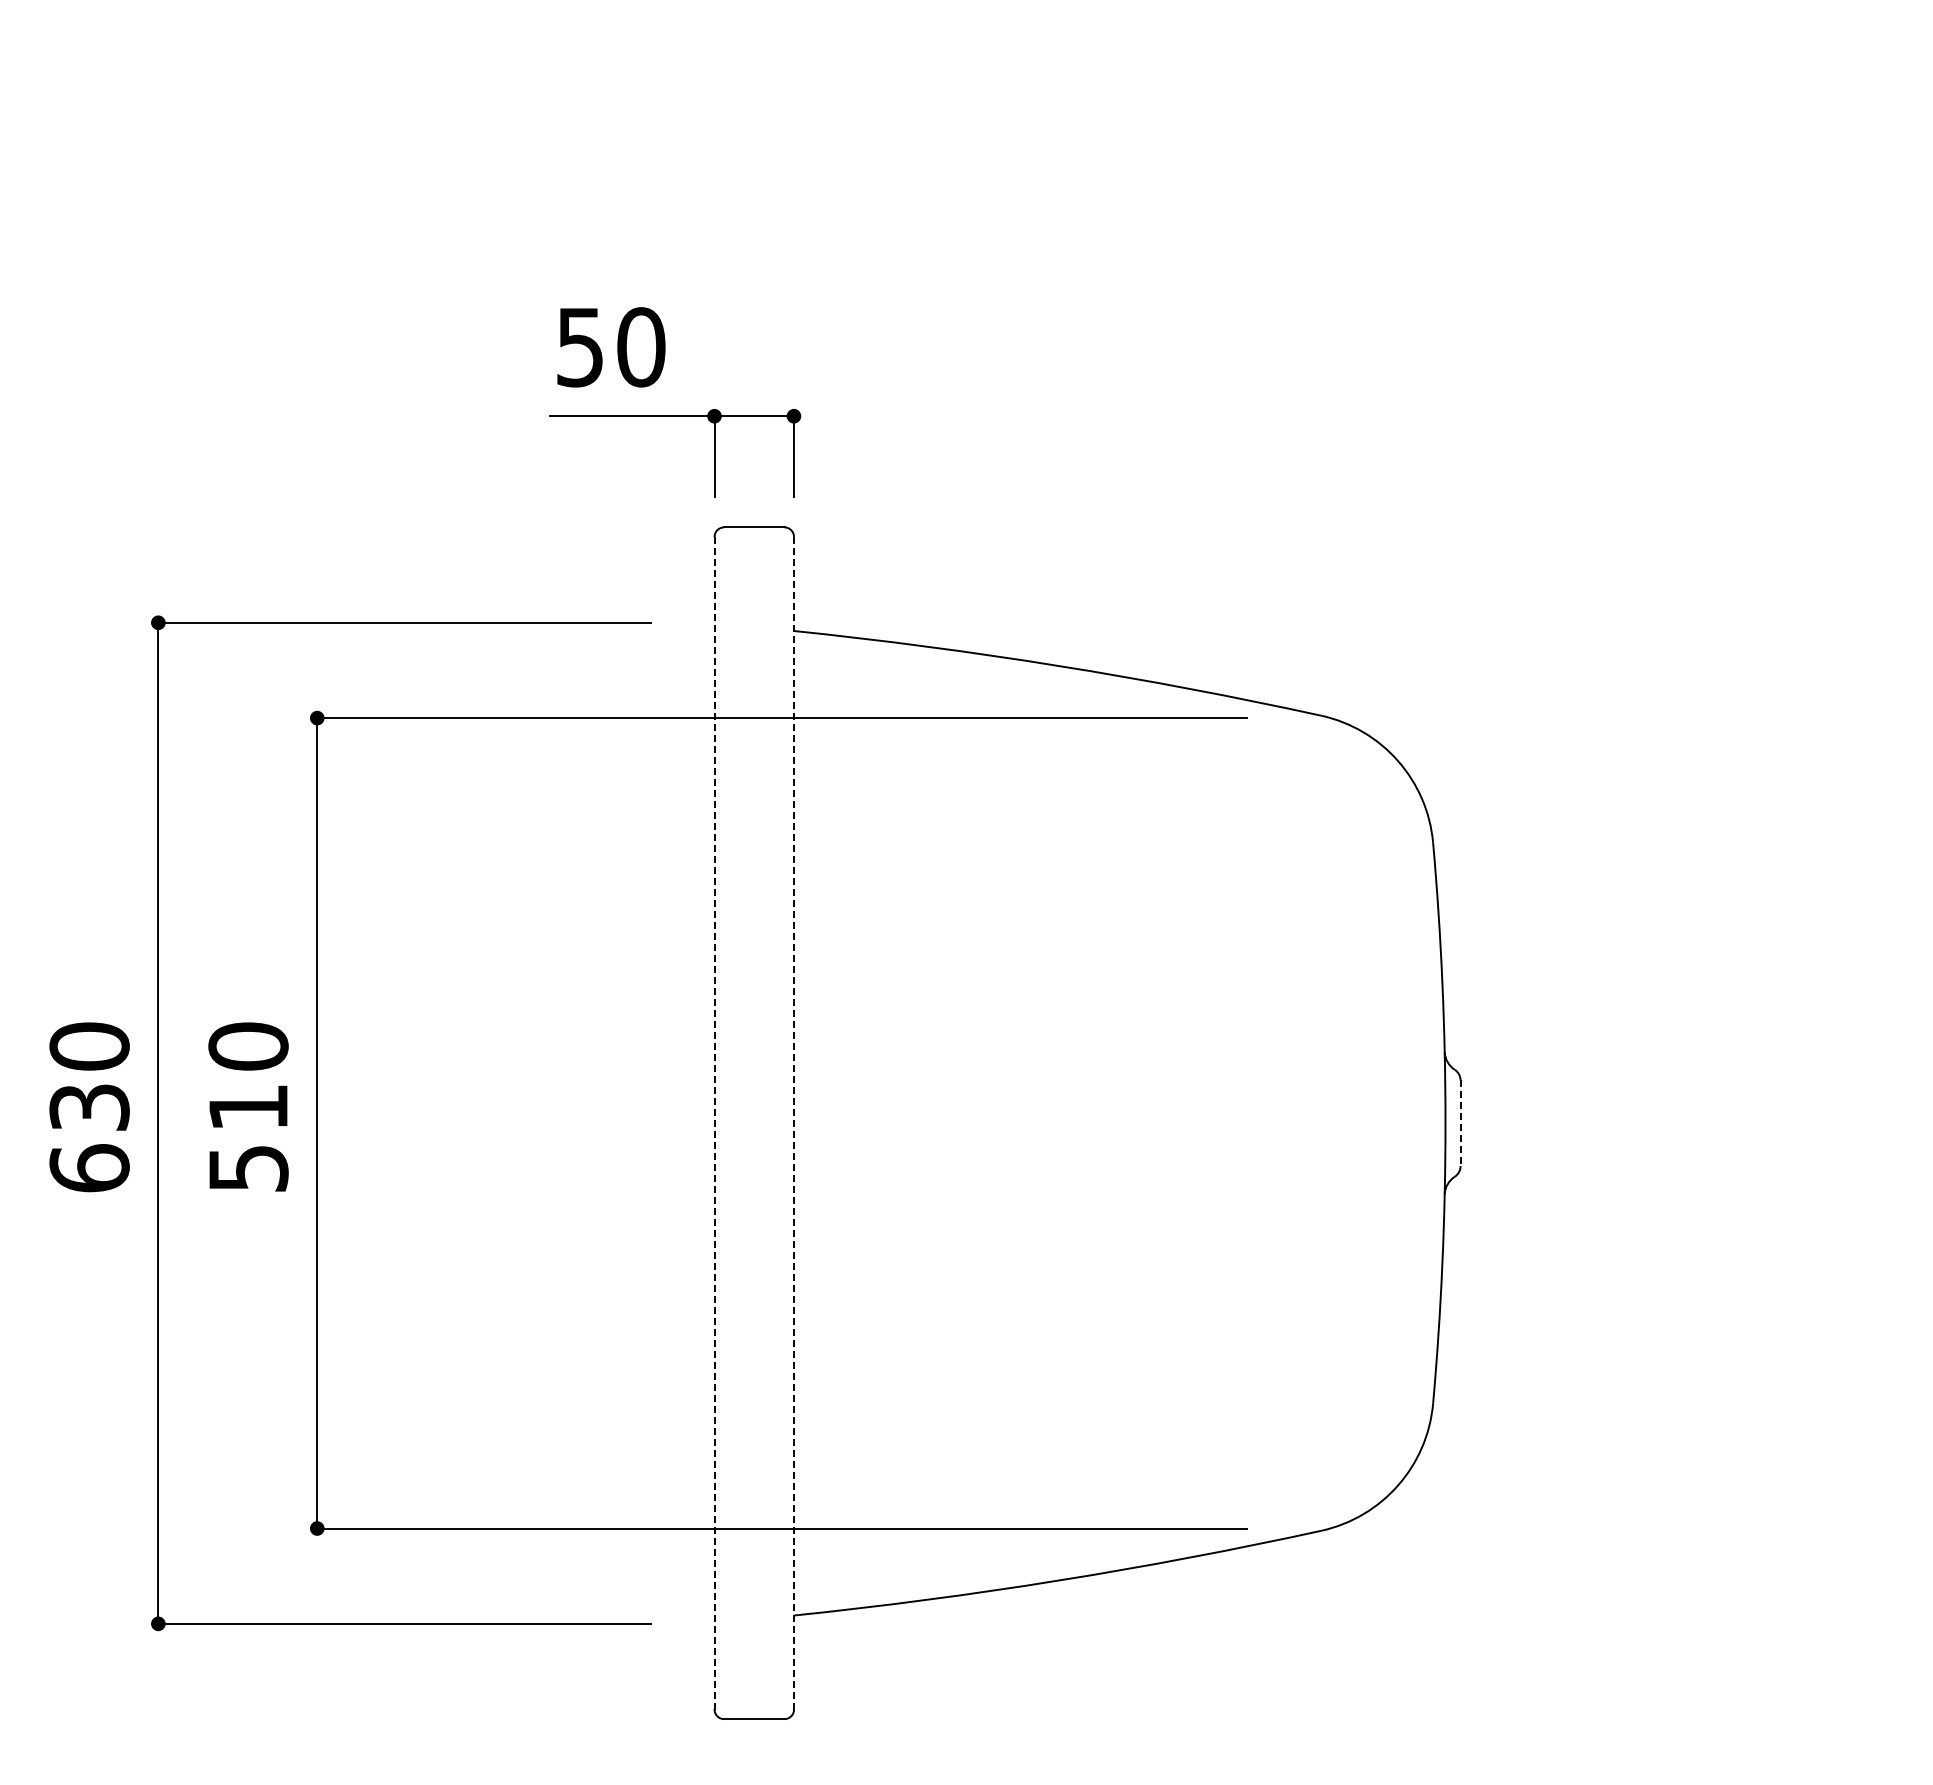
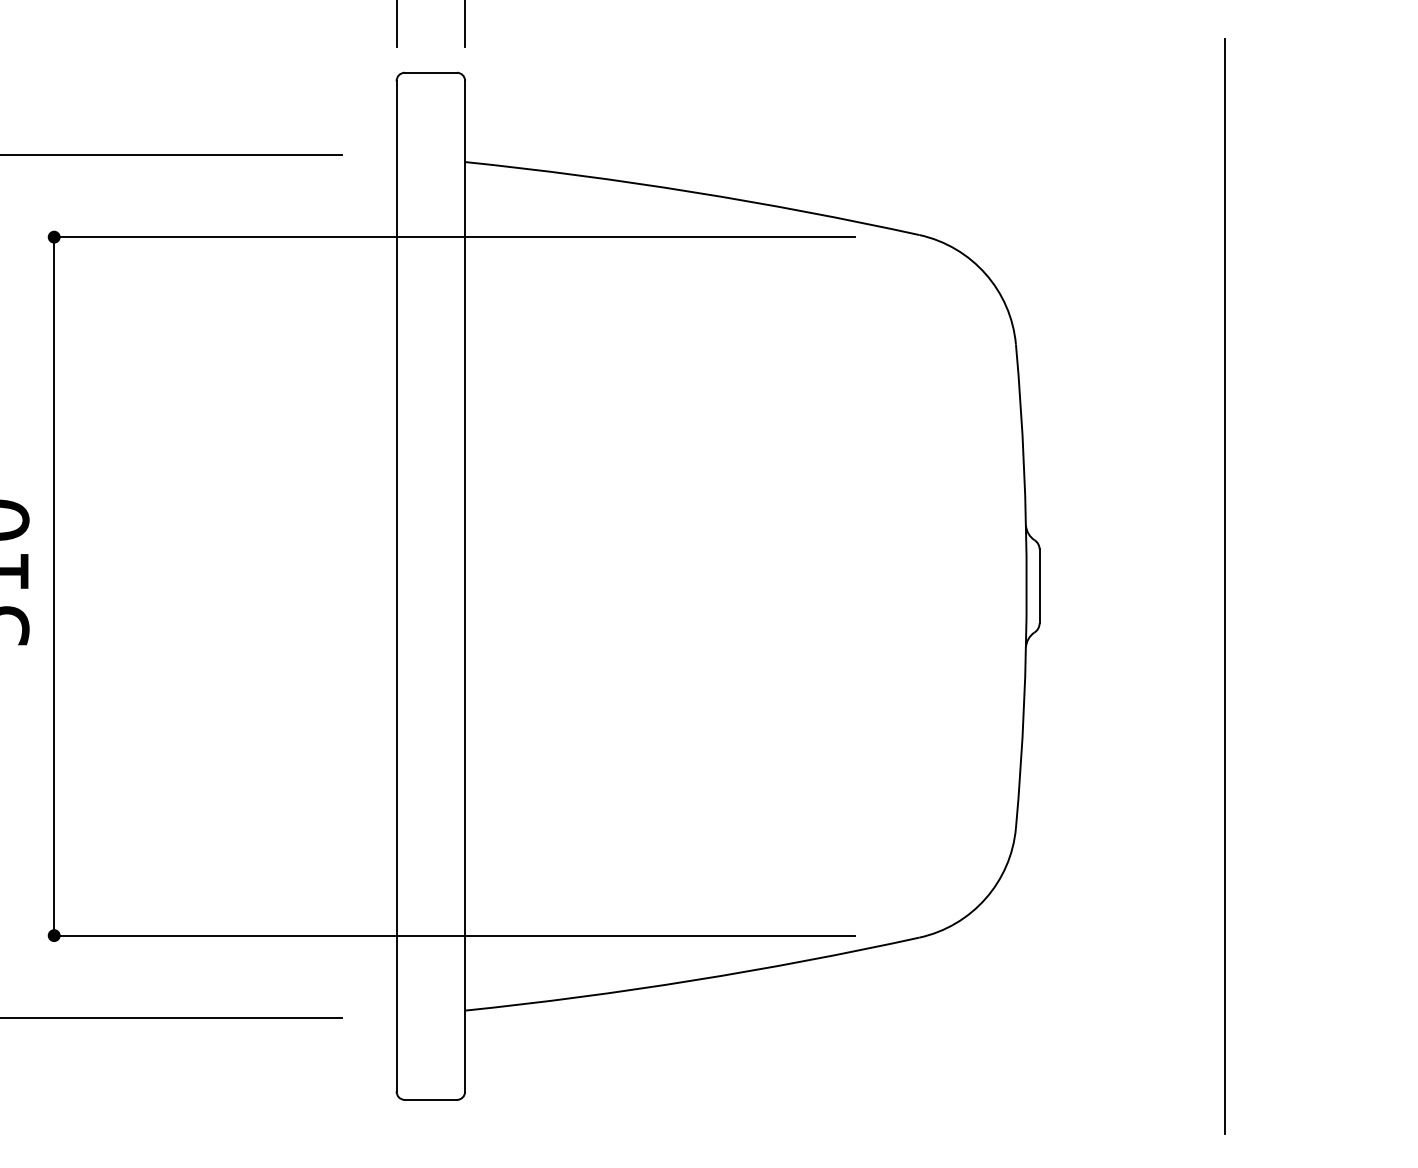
line: (714, 1122) -> (396, 585), dashed -> solid
line: (1675, 1122) -> (1224, 585), added
line: (794, 1123) -> (465, 586), dashed -> solid
line: (1460, 1123) -> (1039, 586), dashed -> solid

